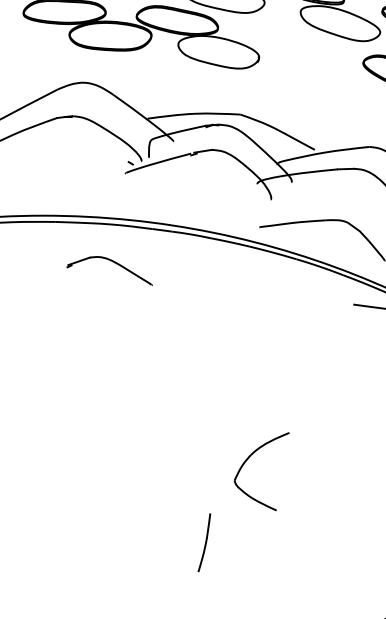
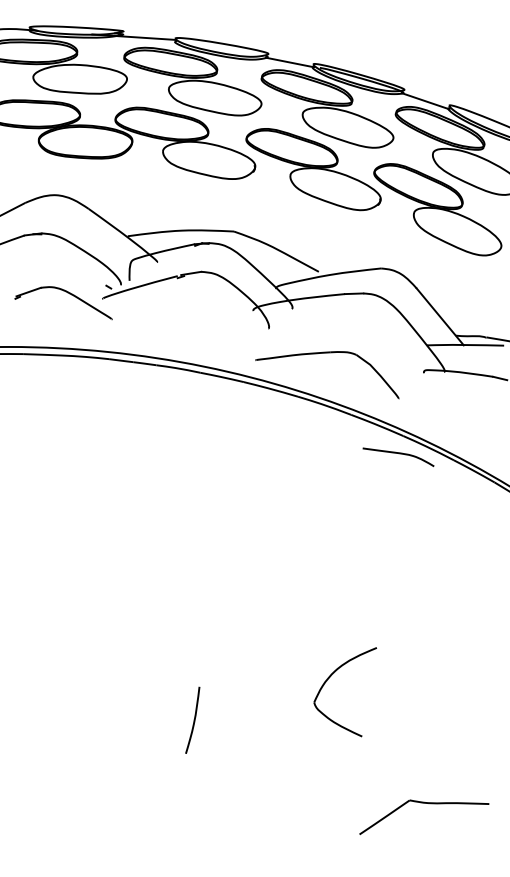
part: (310, 60) -> (313, 169), added
part: (113, 262) -> (67, 293), moved
part: (248, 458) -> (330, 677), moved

